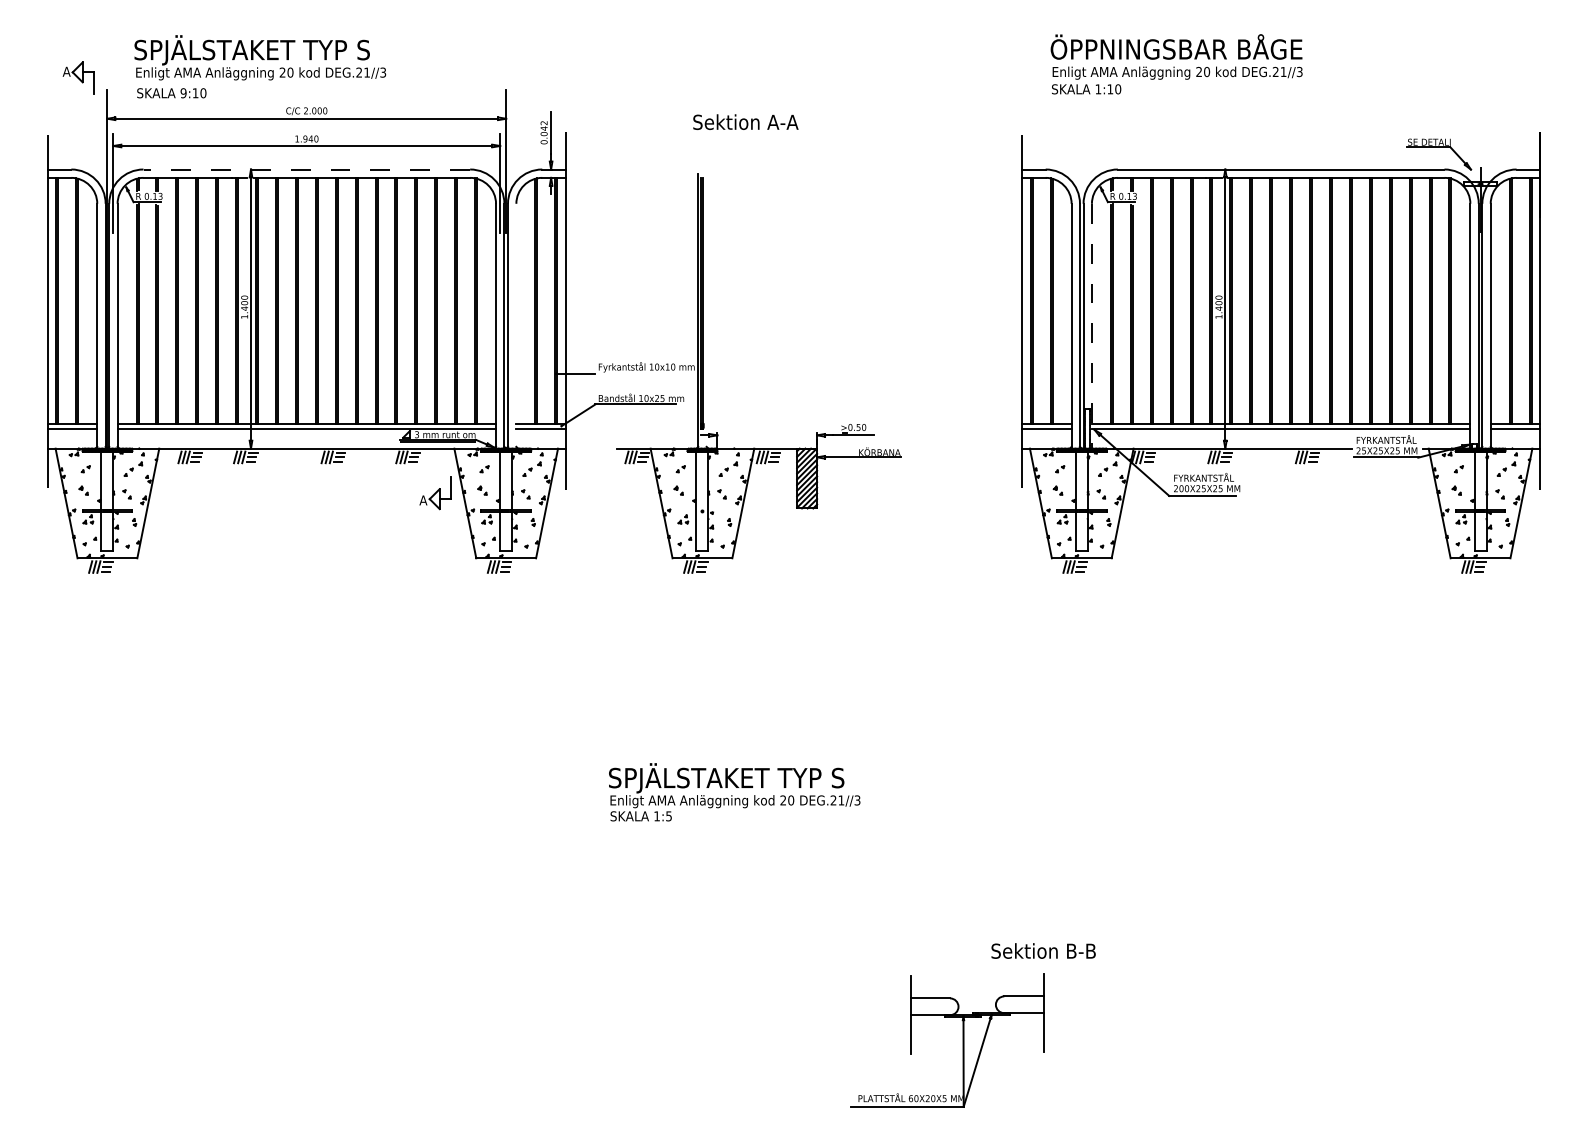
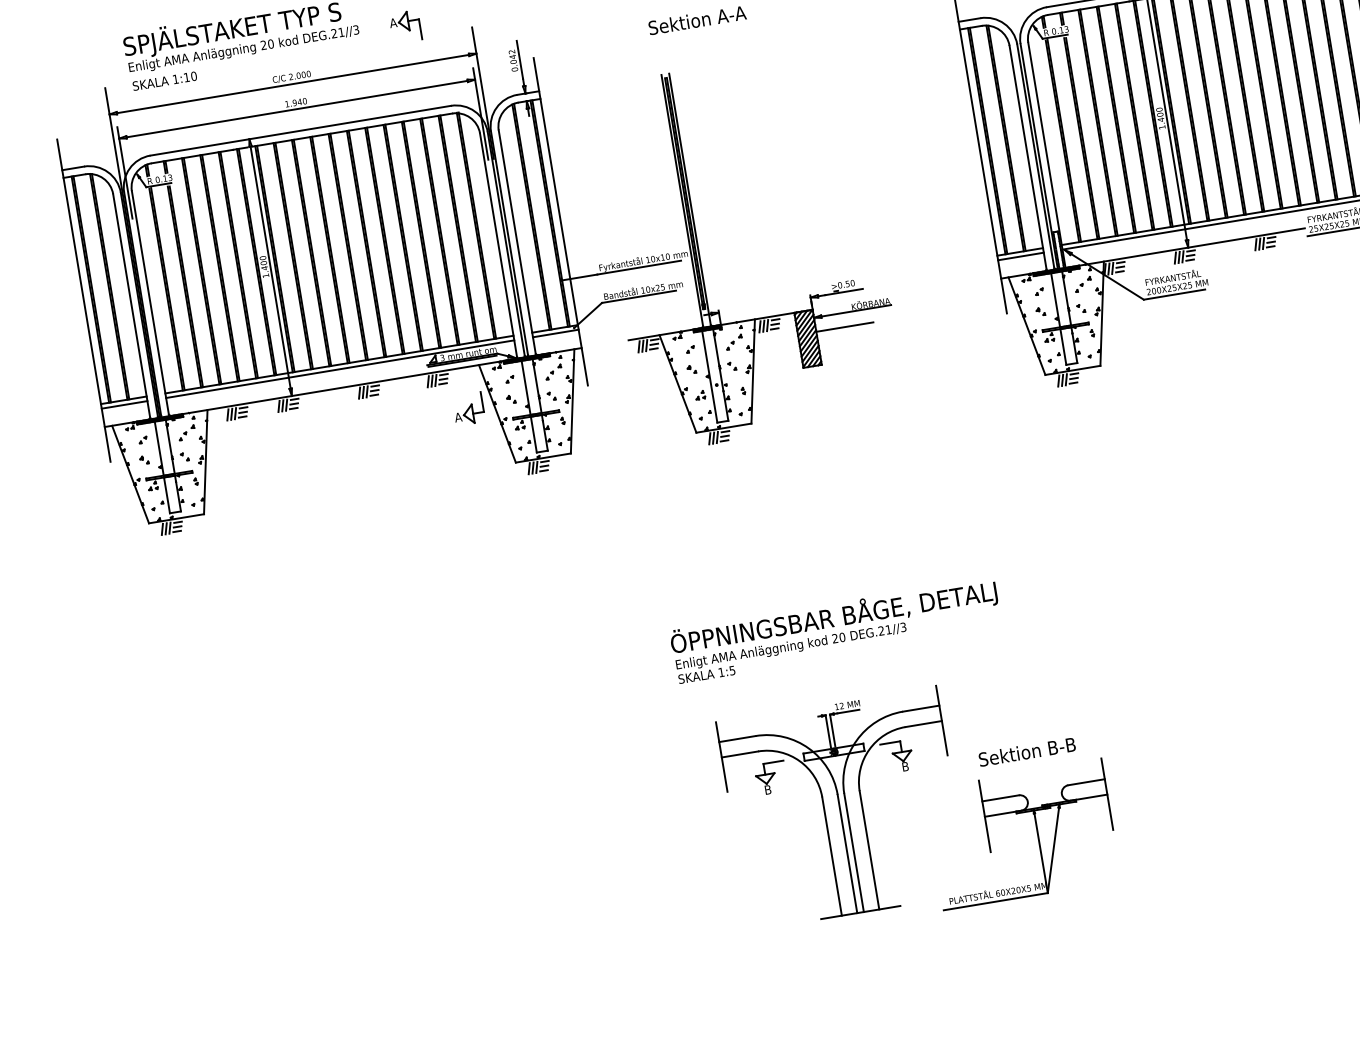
part: (78, 77) -> (405, 26), moved
text: (183, 93) -> (175, 79), 9:10 -> 1:10
line: (306, 169) -> (300, 130), dashed -> solid
line: (706, 310) -> (689, 199), added
line: (516, 325) -> (517, 242), added
line: (1091, 326) -> (1046, 155), dashed -> solid
line: (640, 373) -> (638, 267), added
line: (848, 472) -> (845, 326), added
text: (785, 777) -> (833, 617), SPJÄLSTAKET TYP S -> ÖPPNINGSBAR BÅGE, DETALJ
text: (1043, 950) -> (1027, 751), moved
part: (762, 981) -> (843, 808), added

